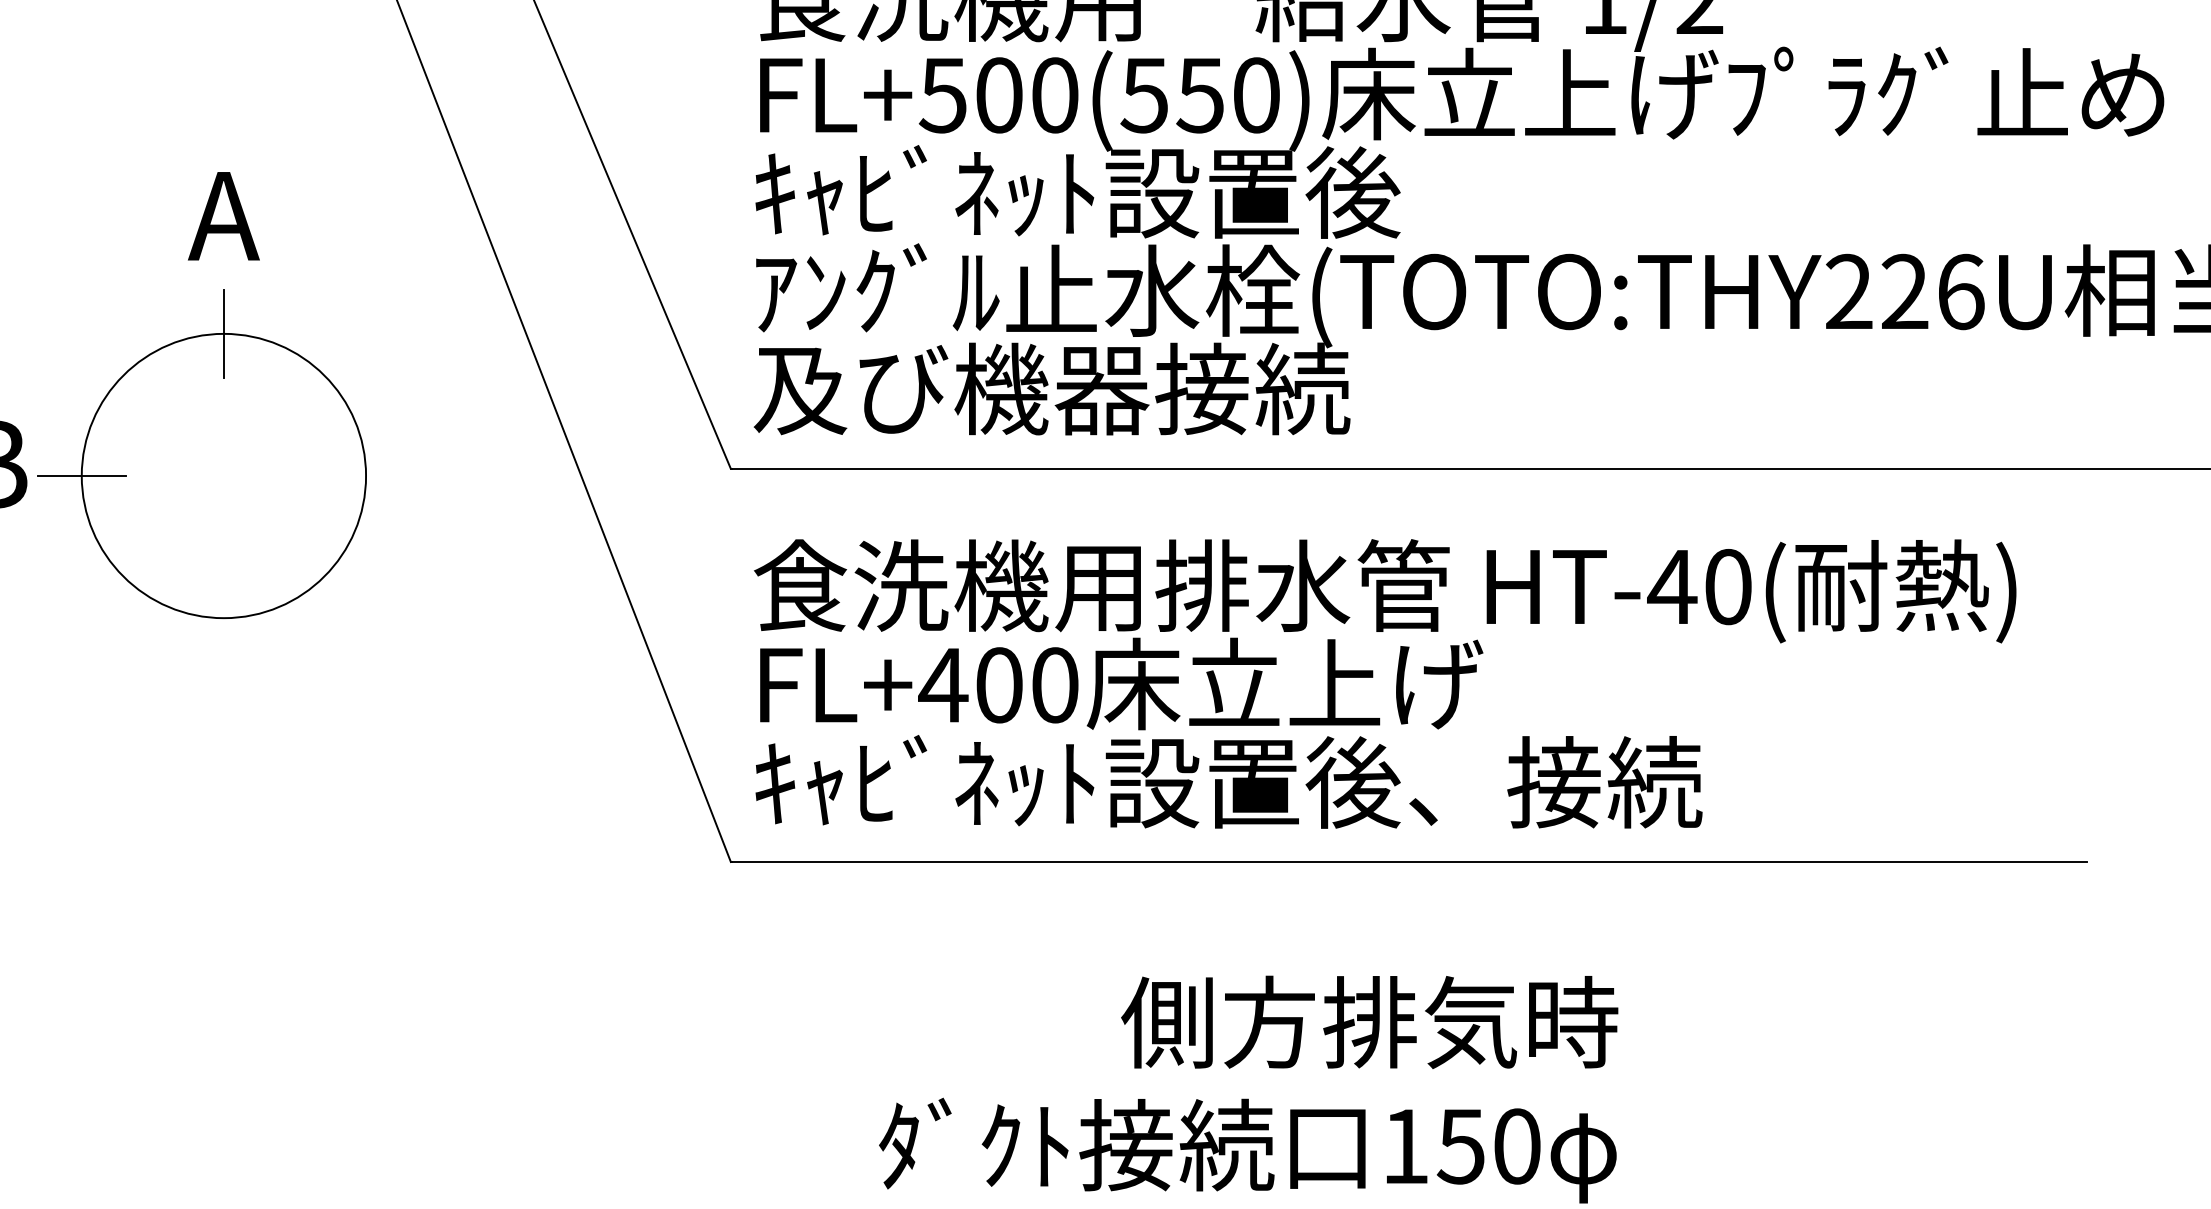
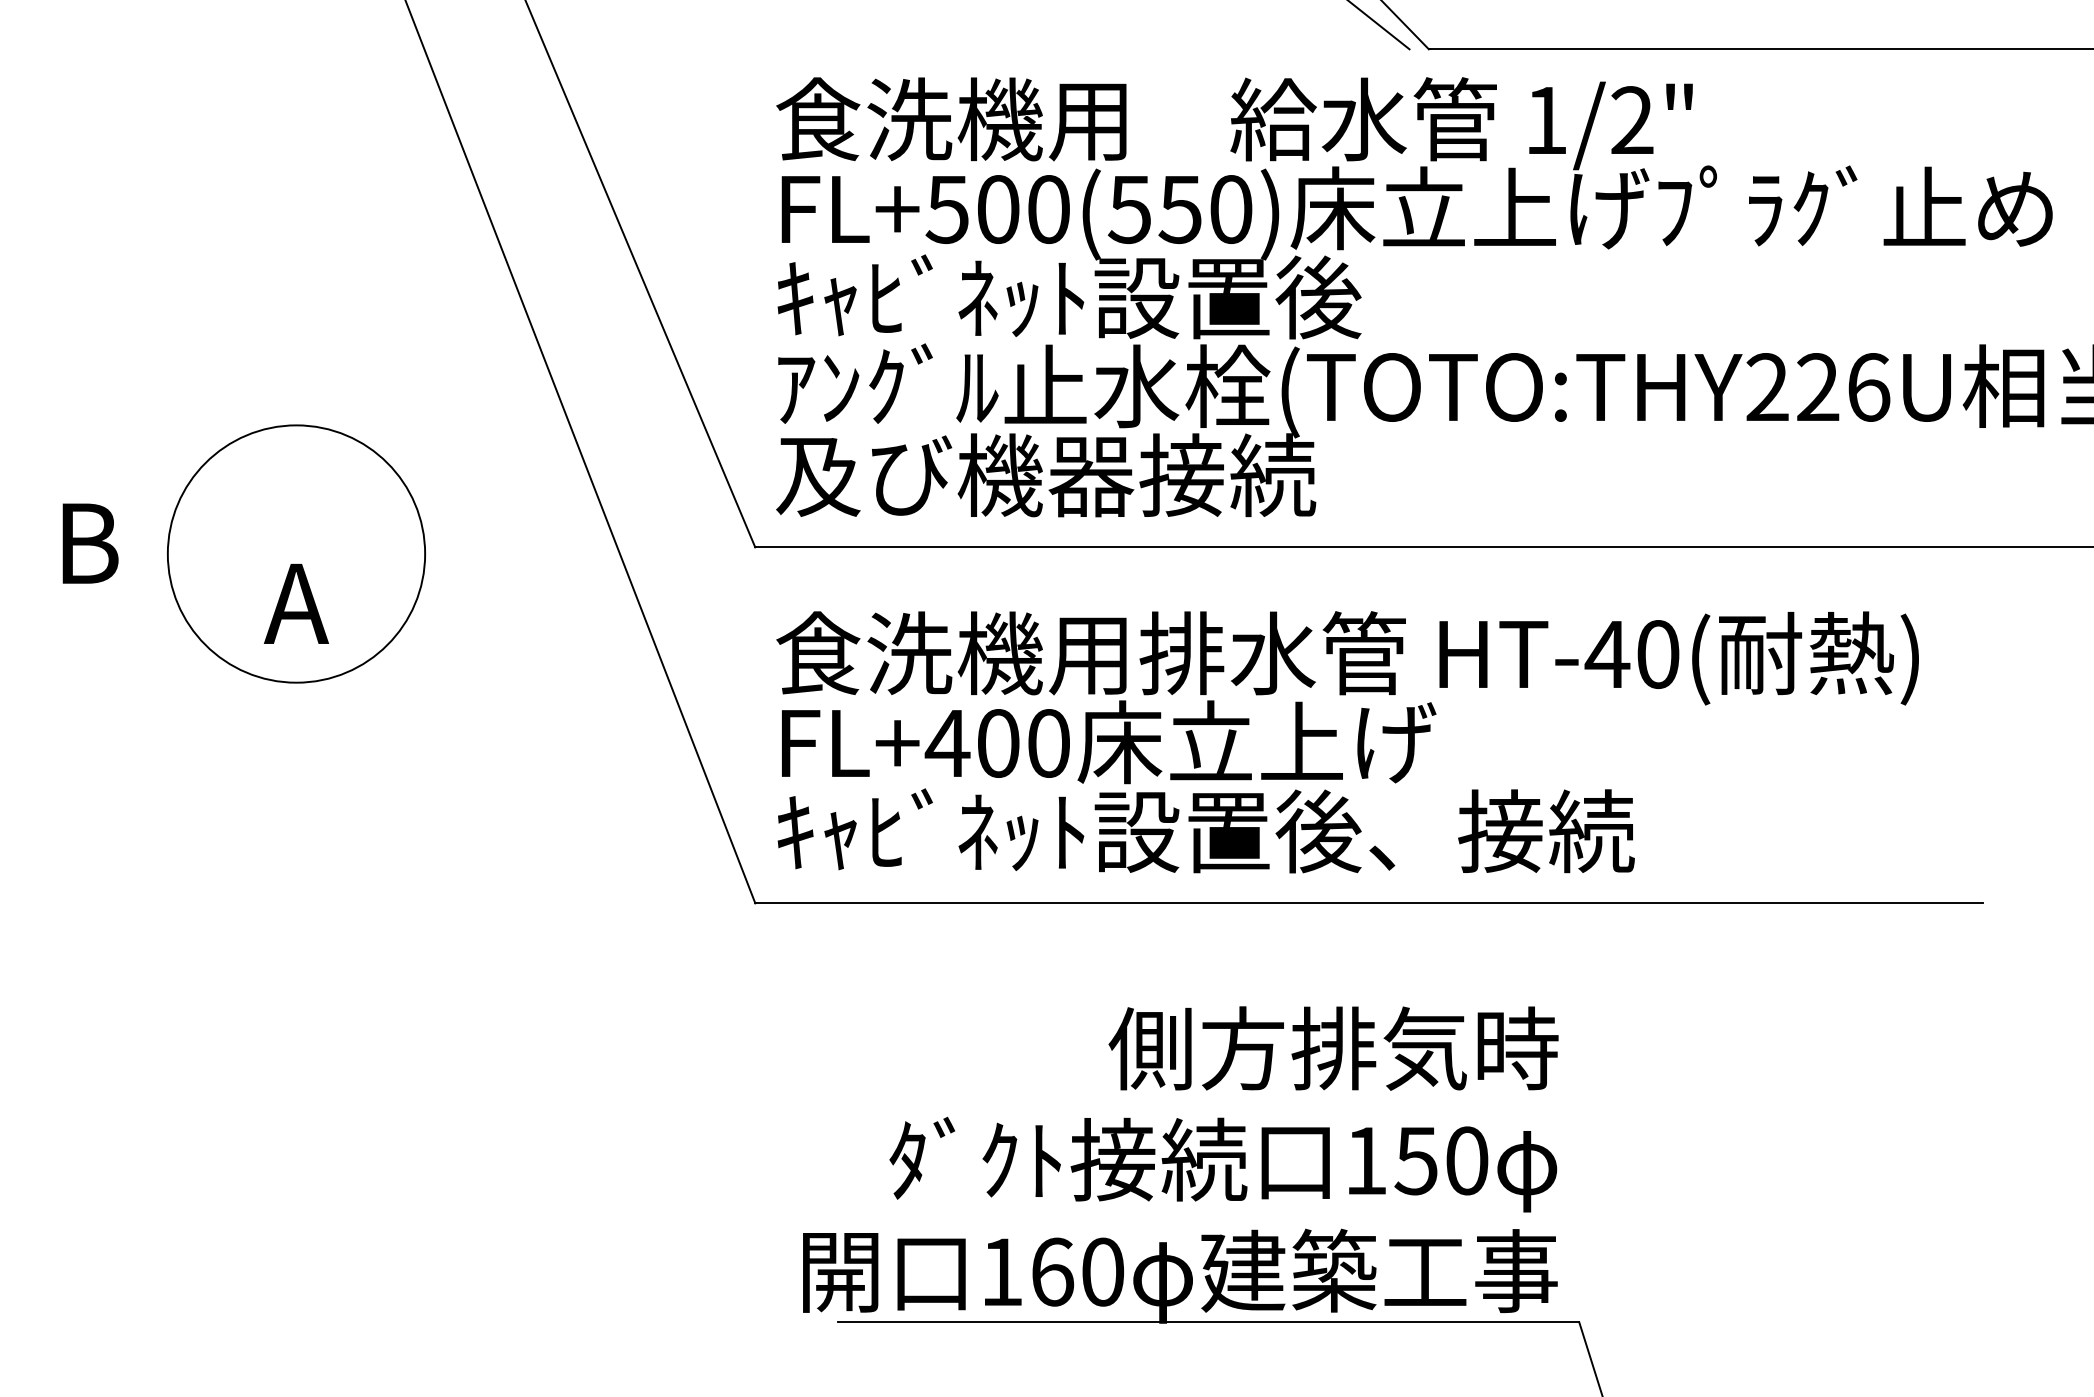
text: (223, 215) -> (296, 603), moved
line: (223, 334) -> (296, 425), removed
line: (81, 476) -> (167, 554), removed

